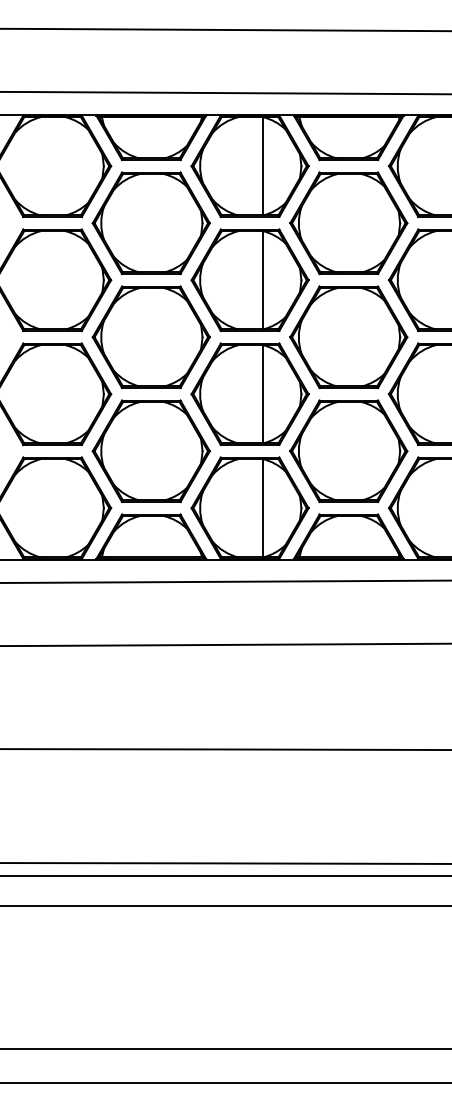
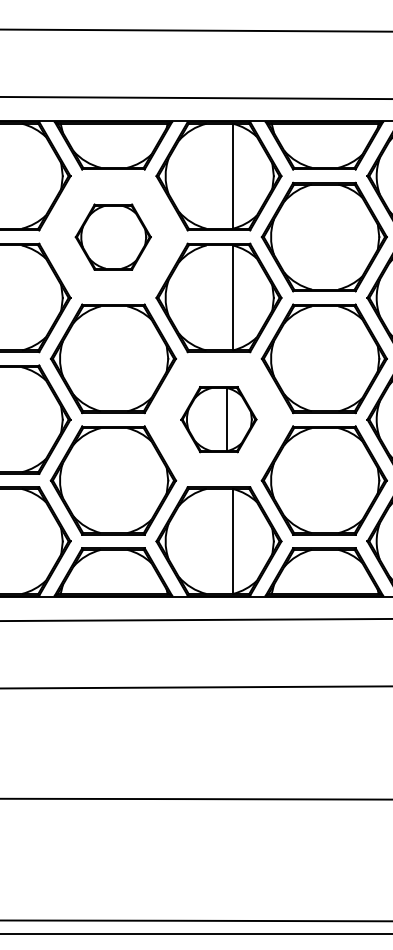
part: (150, 223) -> (112, 237), size x0.6
part: (249, 393) -> (218, 418), size x0.6

